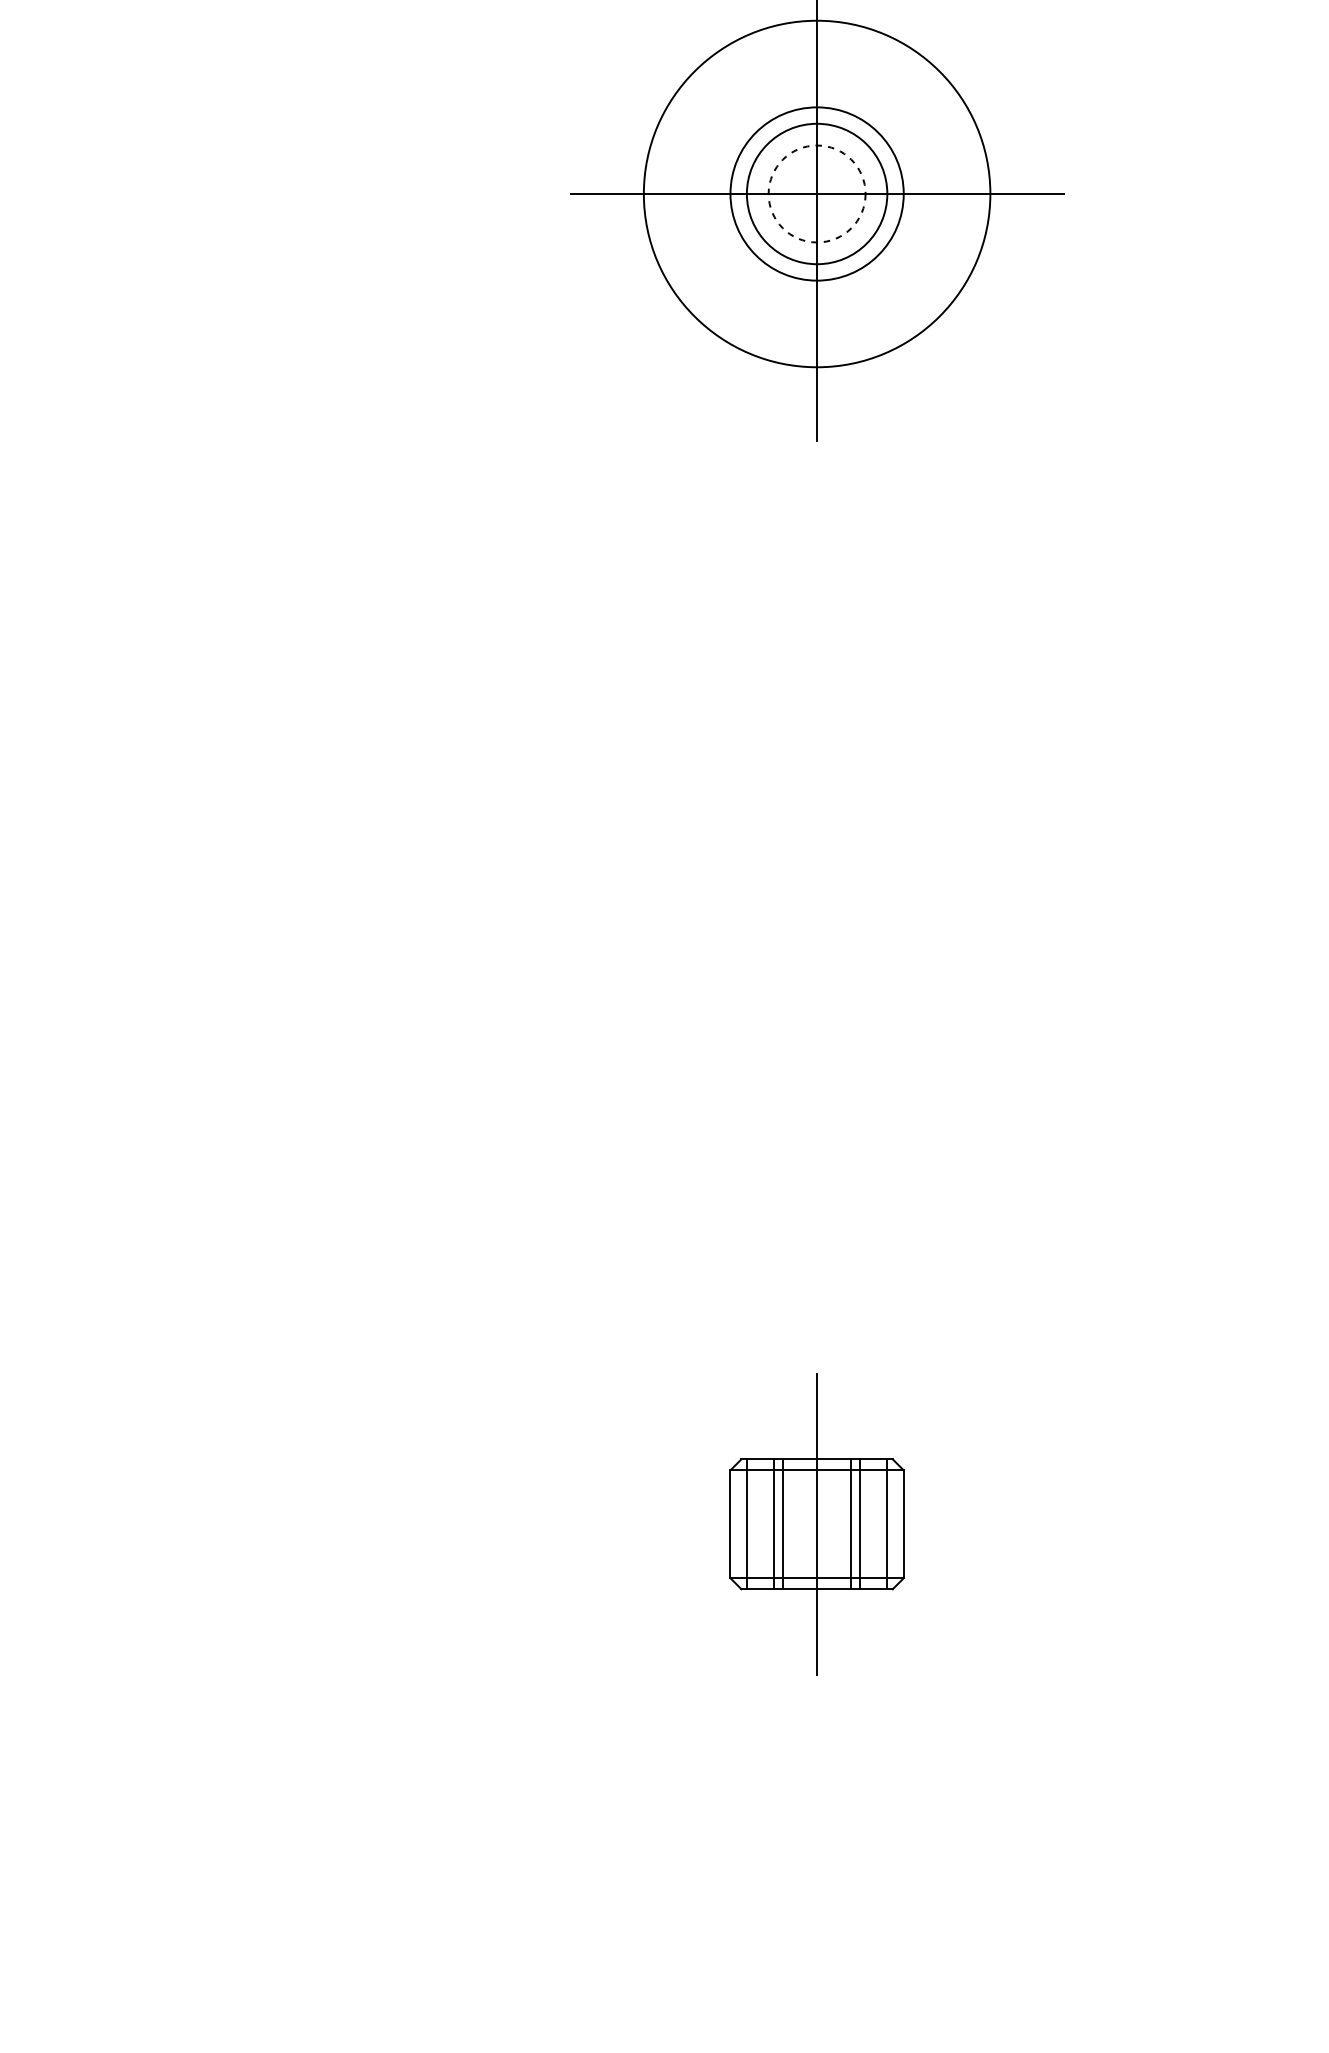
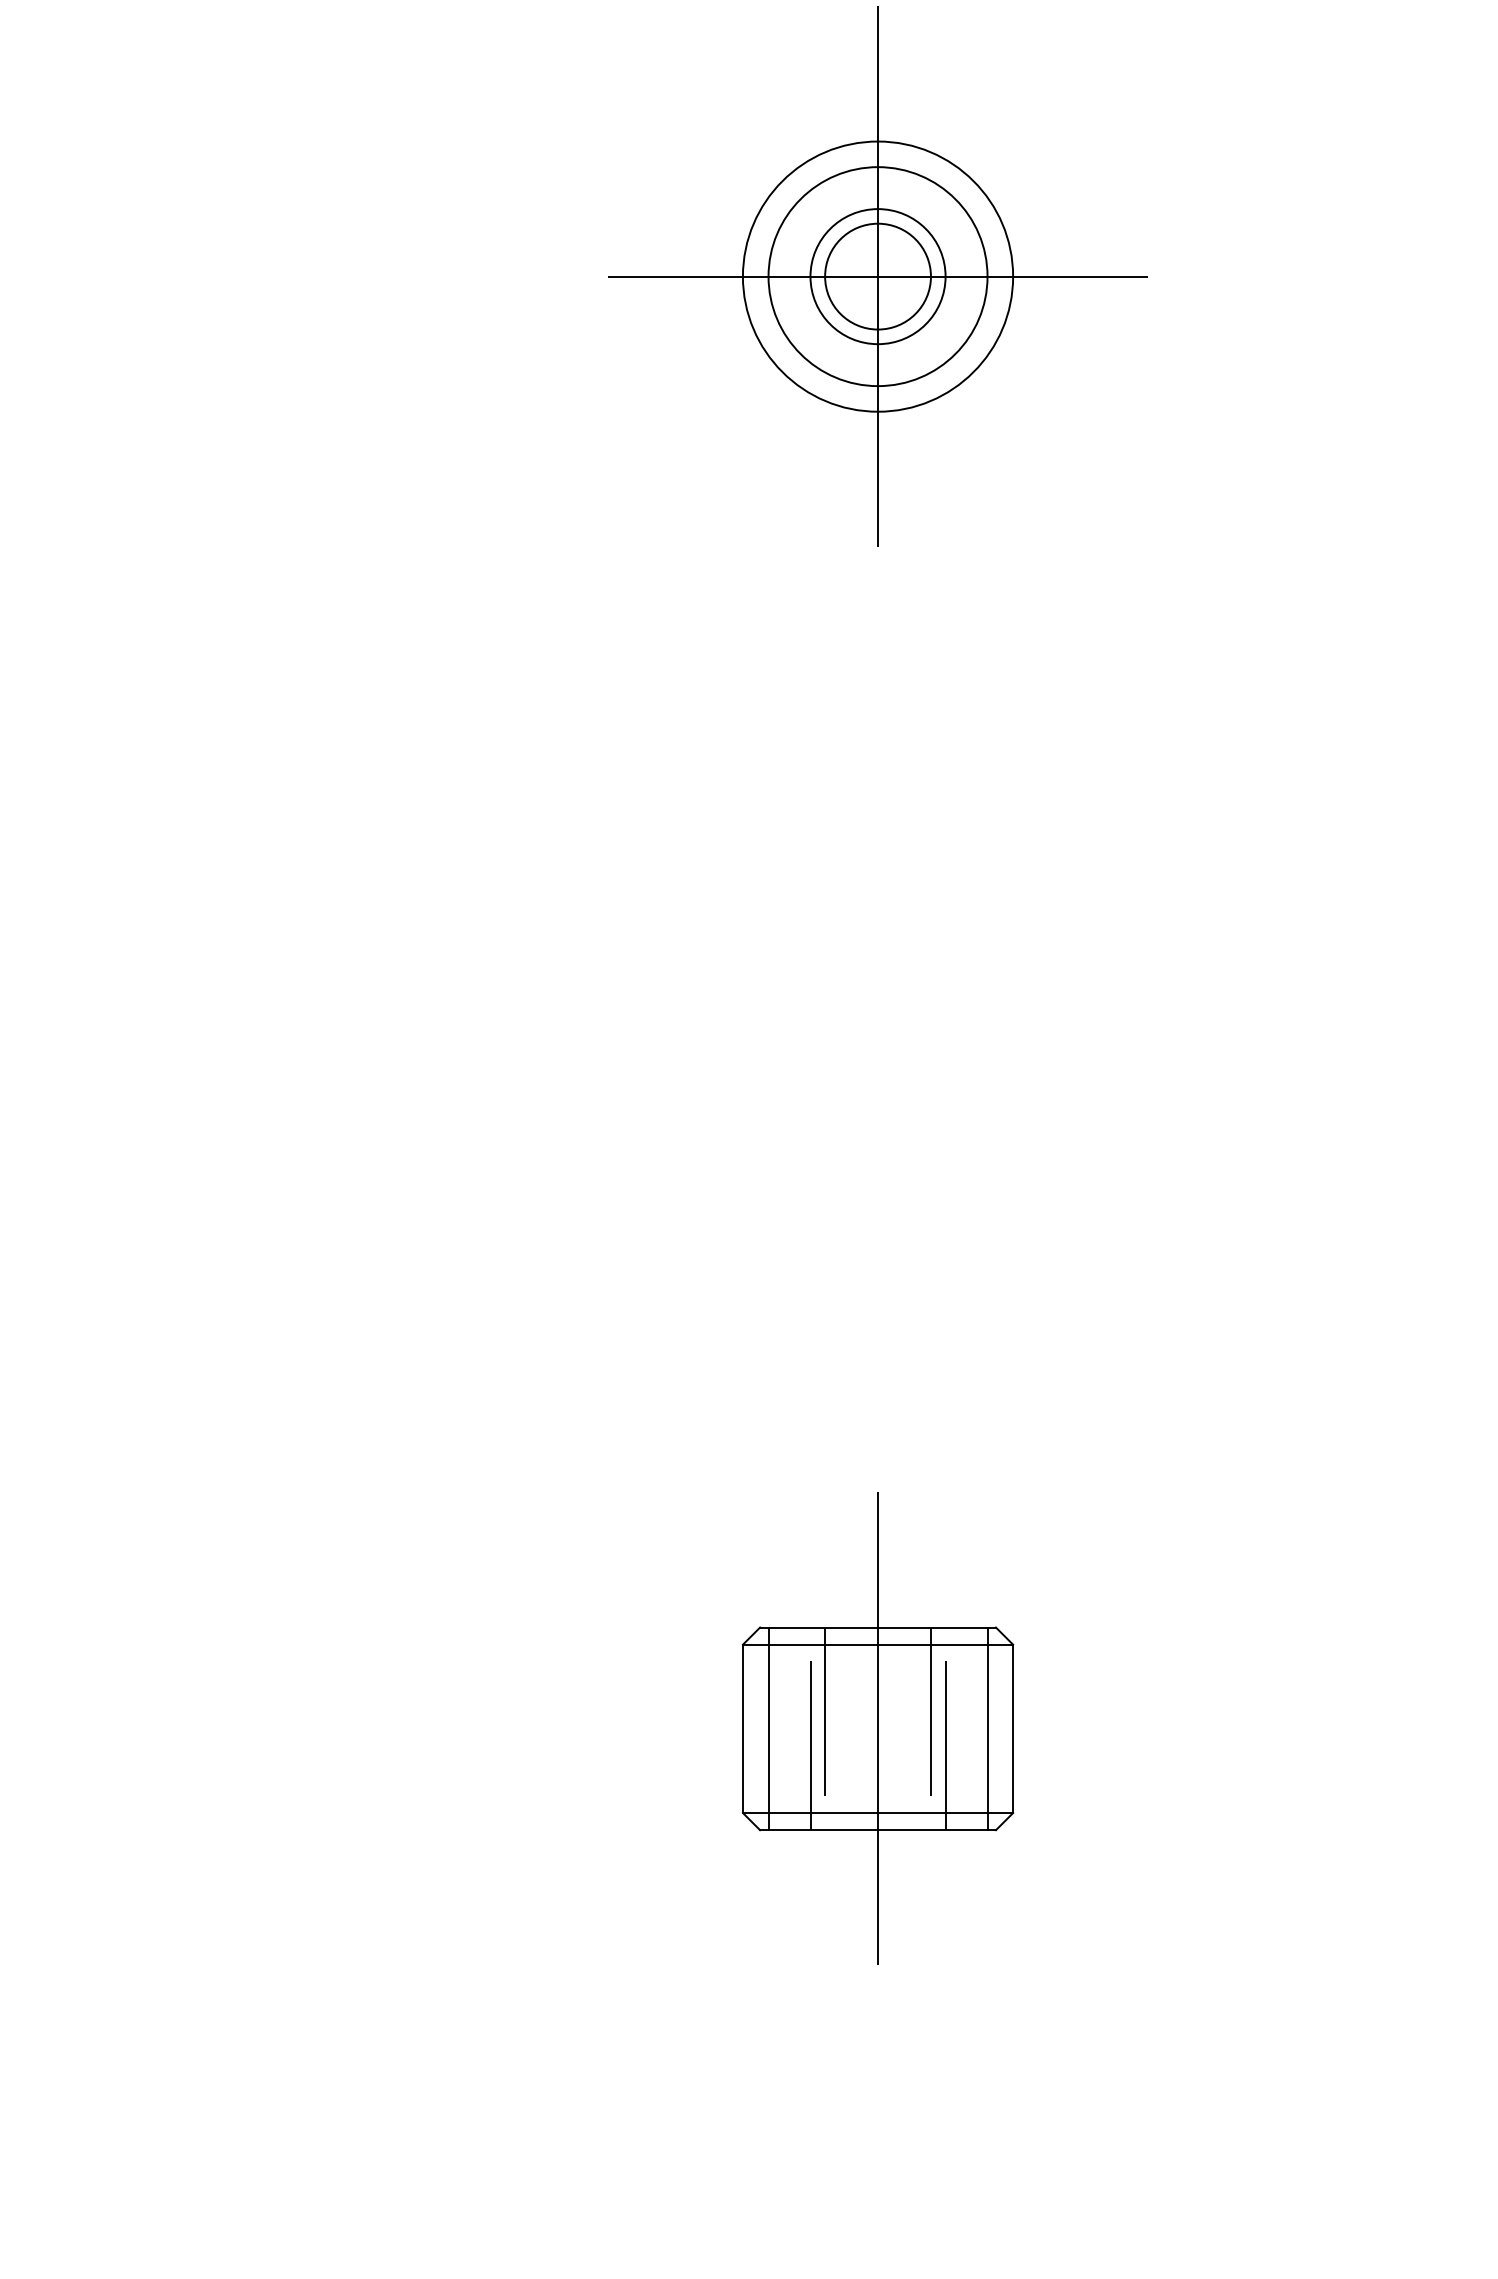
circle: (816, 193) -> (877, 276), dashed -> solid
circle: (816, 193) -> (877, 276), size x0.71
circle: (816, 193) -> (877, 276), size x0.71
circle: (816, 193) -> (877, 276), size x1.43
part: (816, 1524) -> (877, 1728), size x1.43

